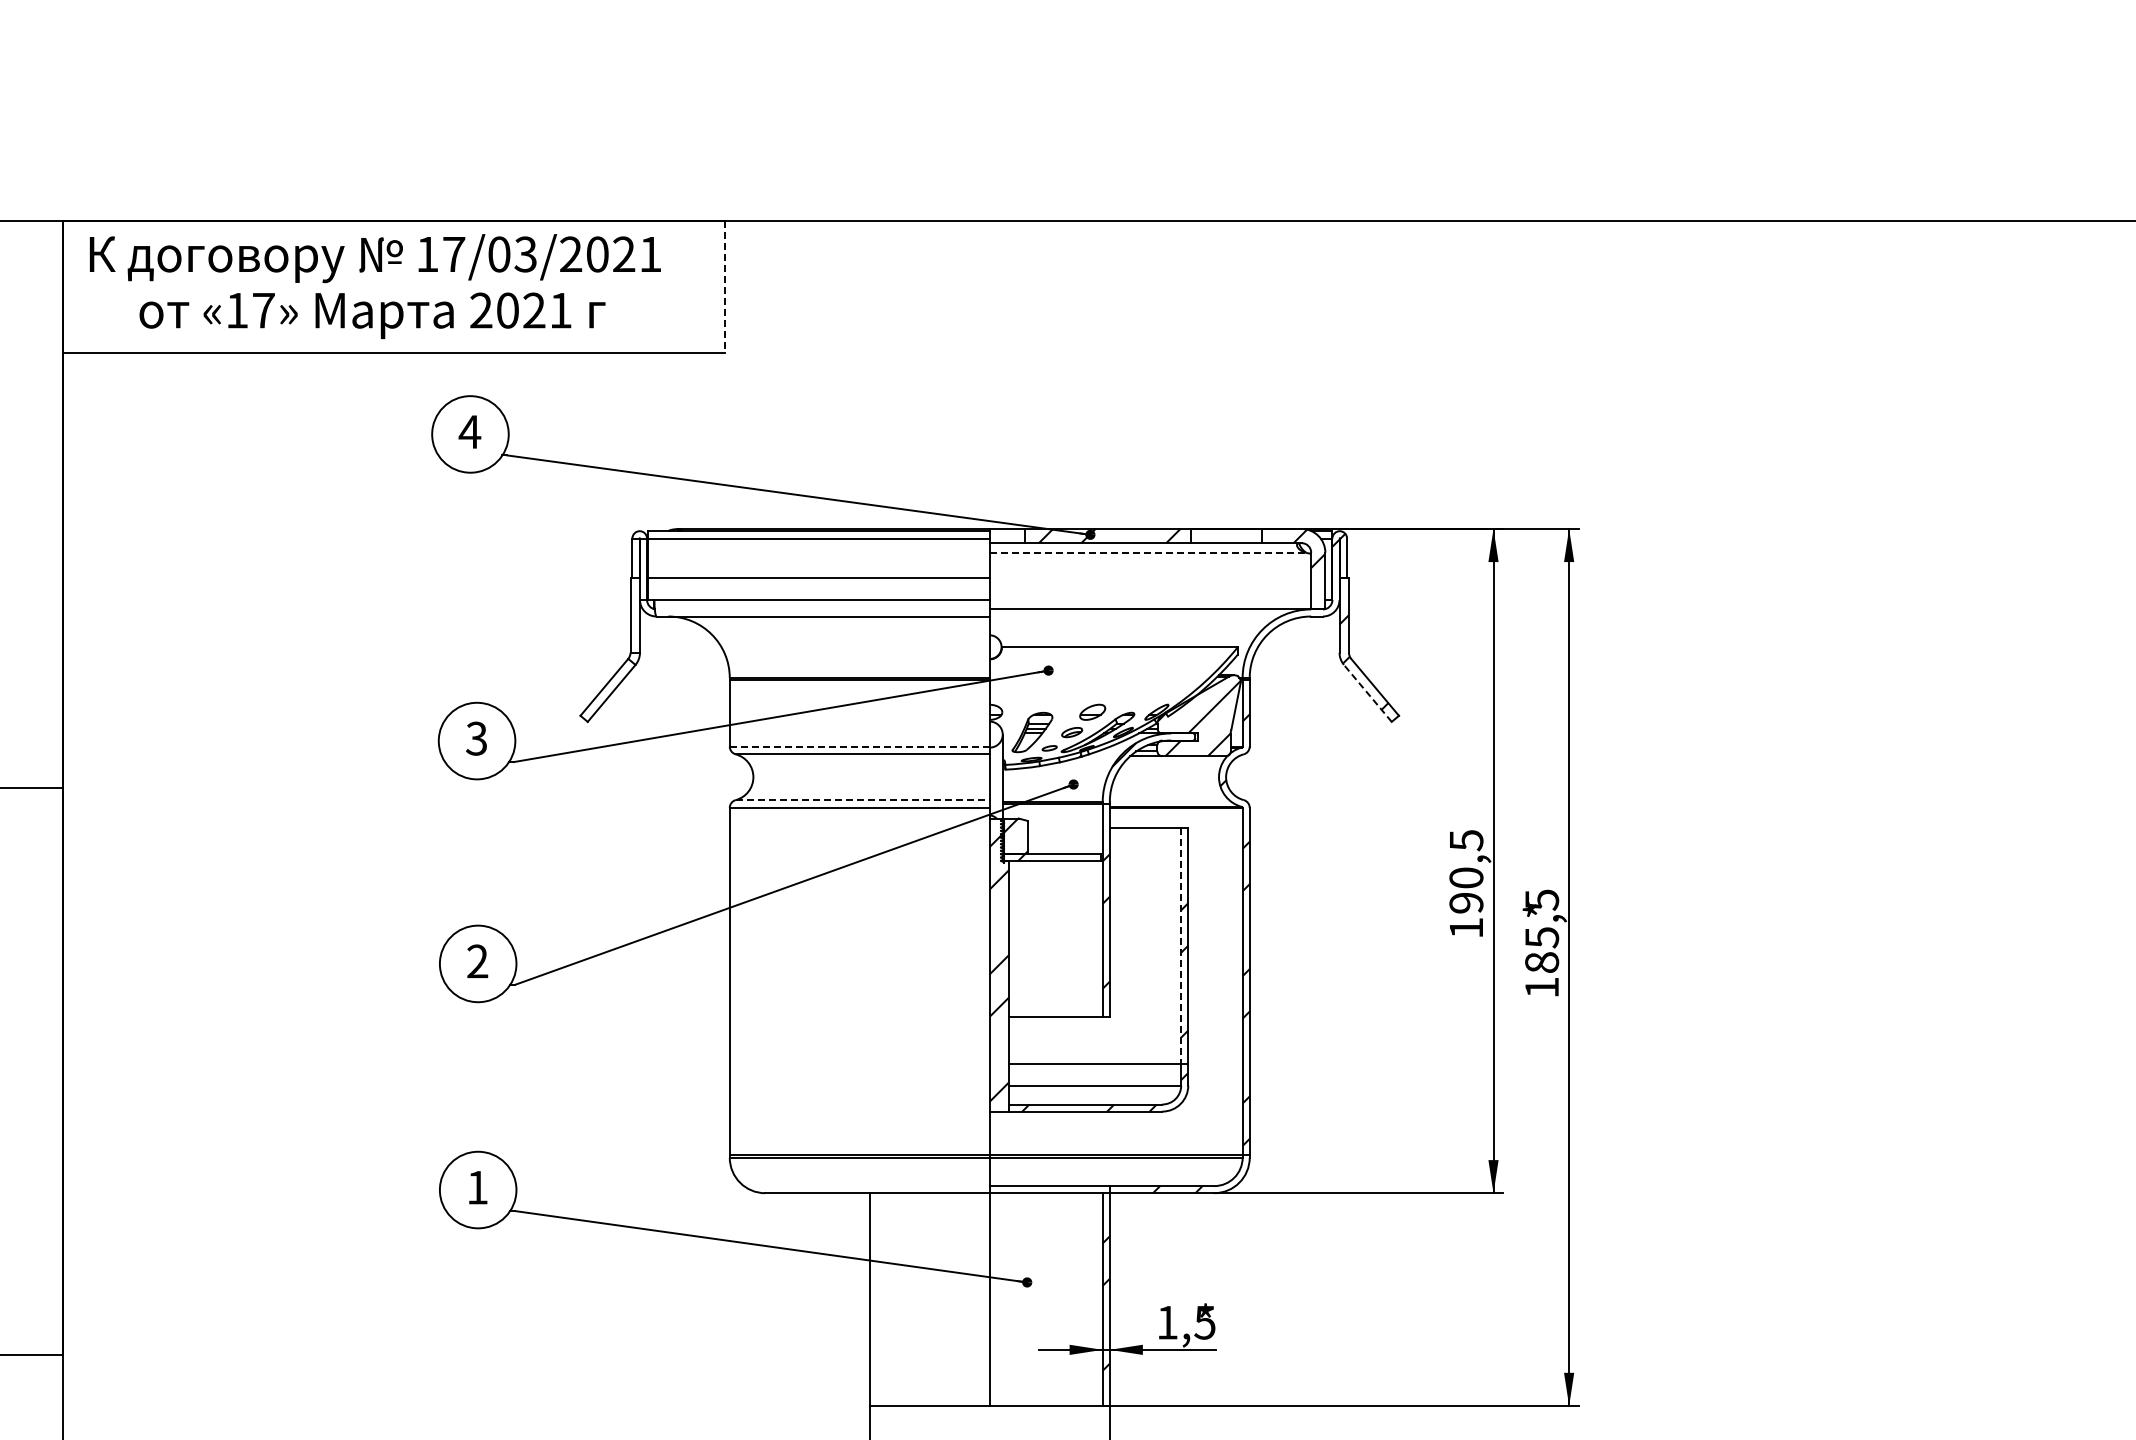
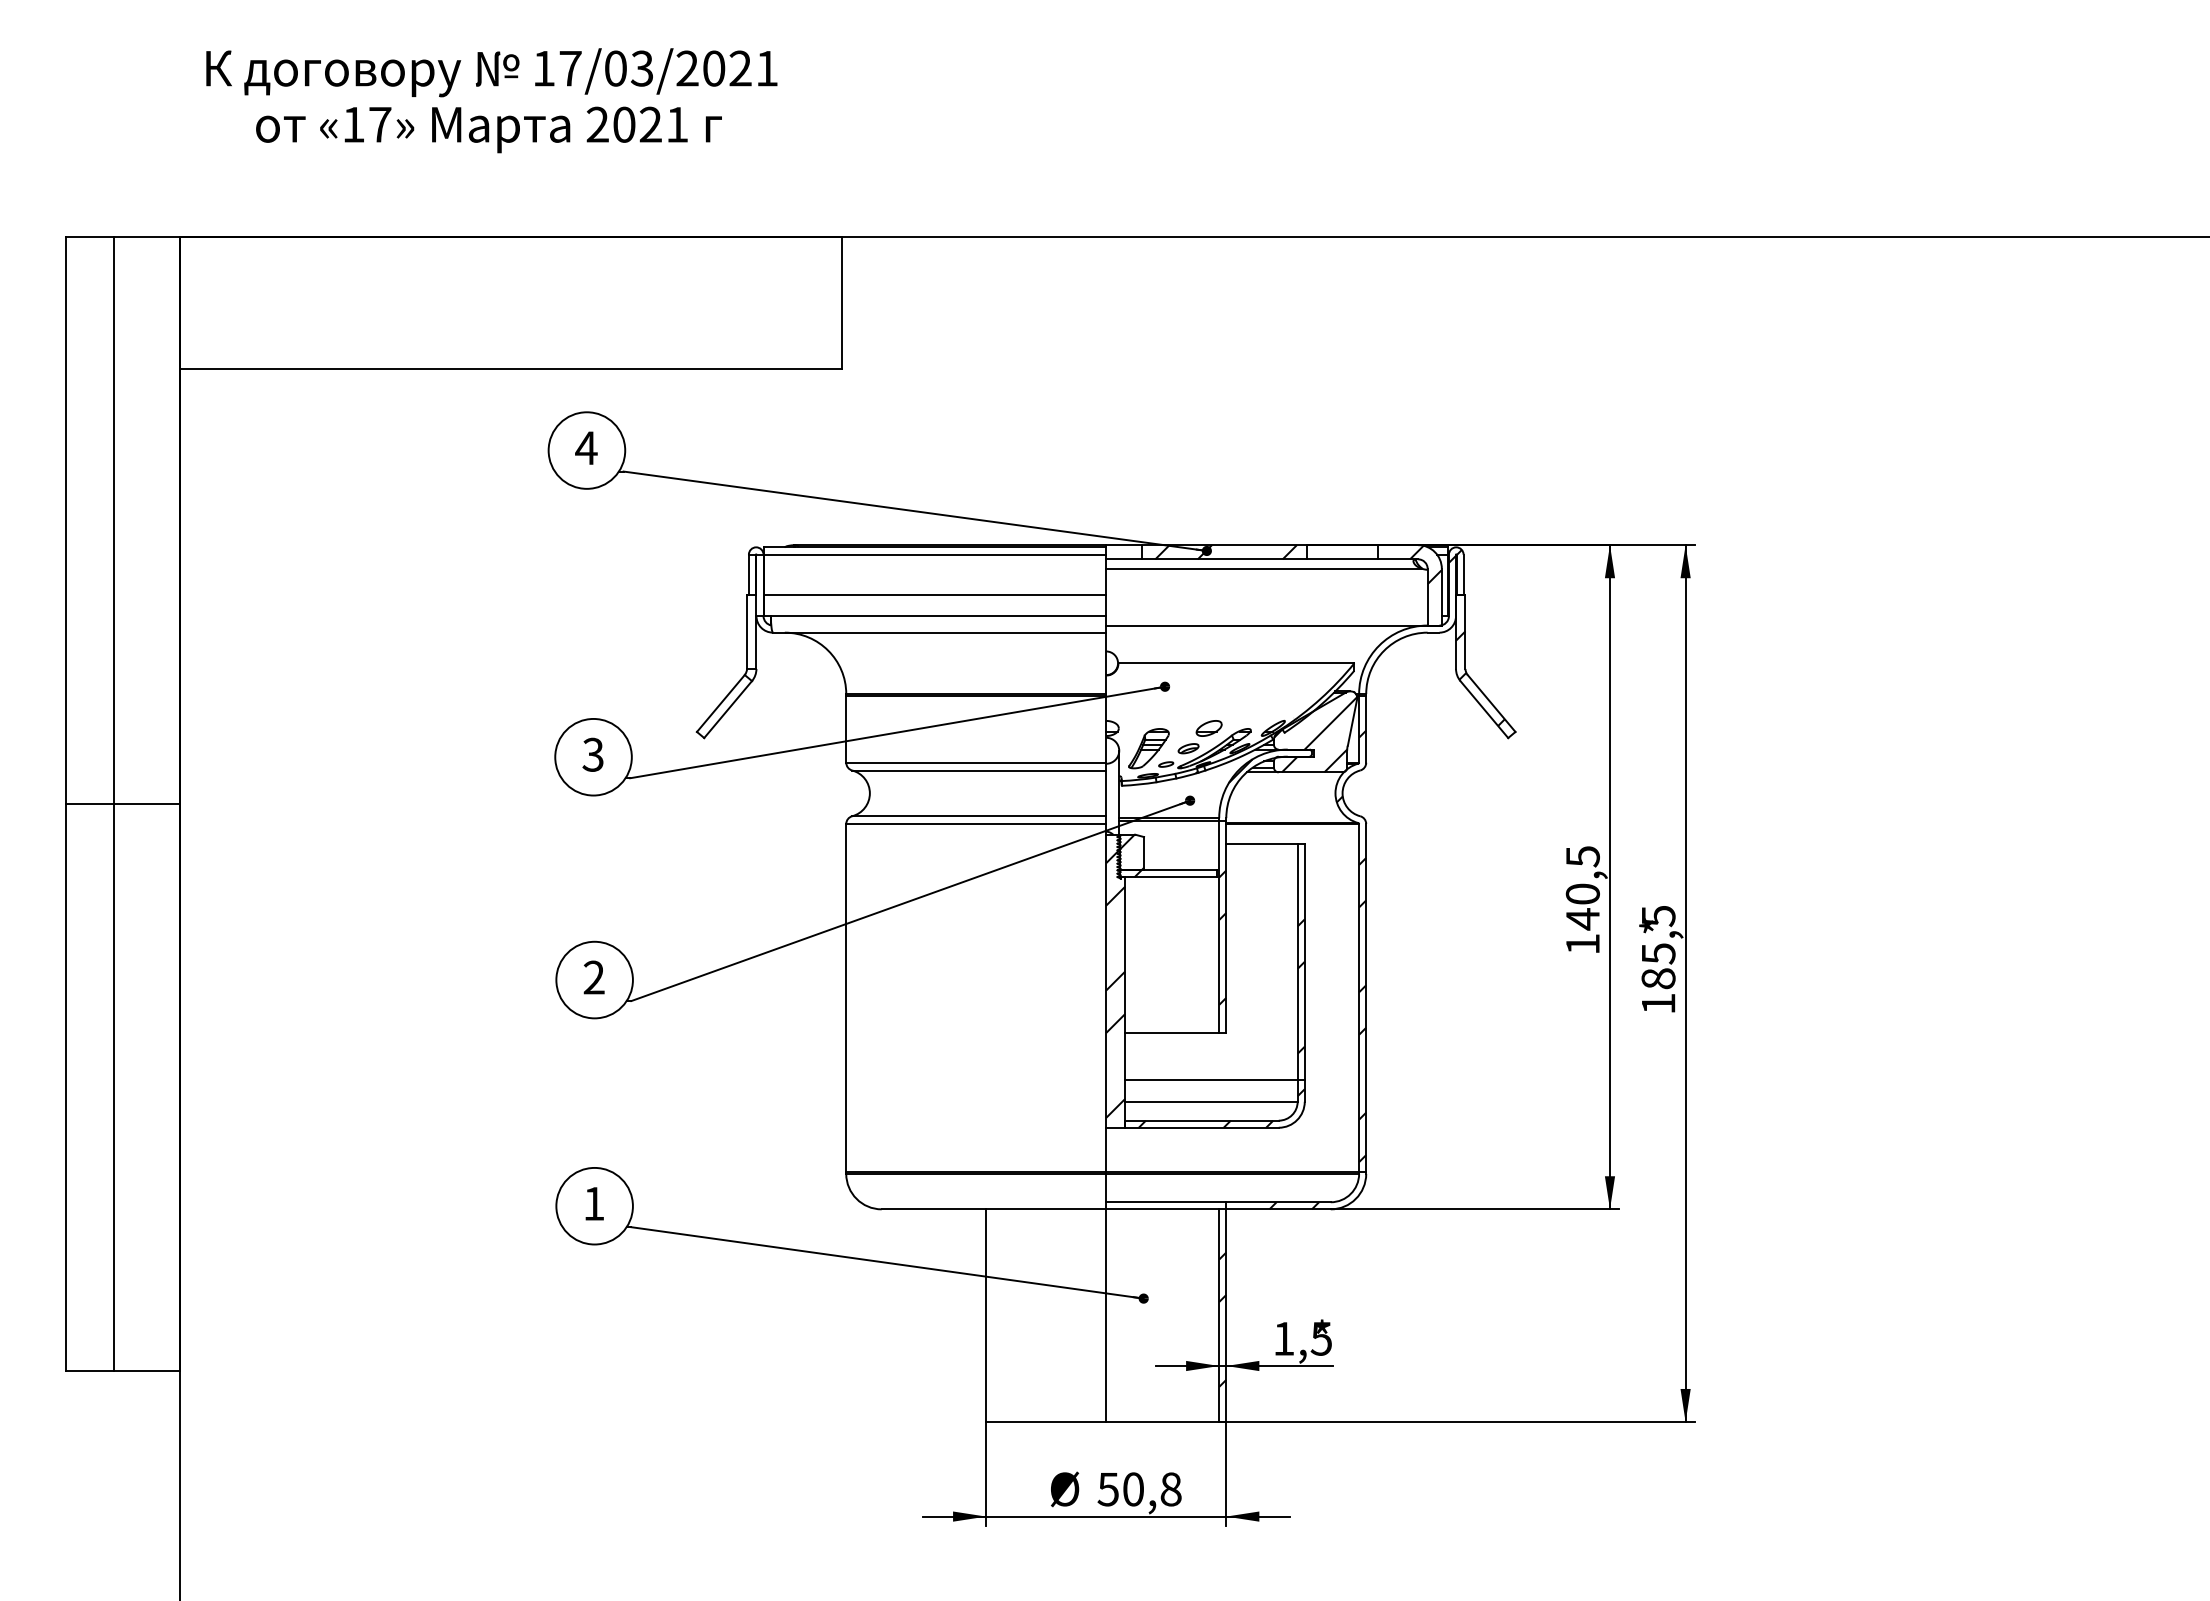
text: (375, 286) -> (491, 100), moved
line: (725, 287) -> (841, 303), dashed -> solid
line: (1148, 552) -> (1264, 568), dashed -> solid
line: (1368, 693) -> (1484, 709), dashed -> solid
line: (860, 746) -> (976, 762), dashed -> solid
line: (863, 800) -> (979, 816), dashed -> solid
text: (1466, 903) -> (1582, 919), 190,5 -> 140,5
line: (1181, 946) -> (1297, 962), dashed -> solid

